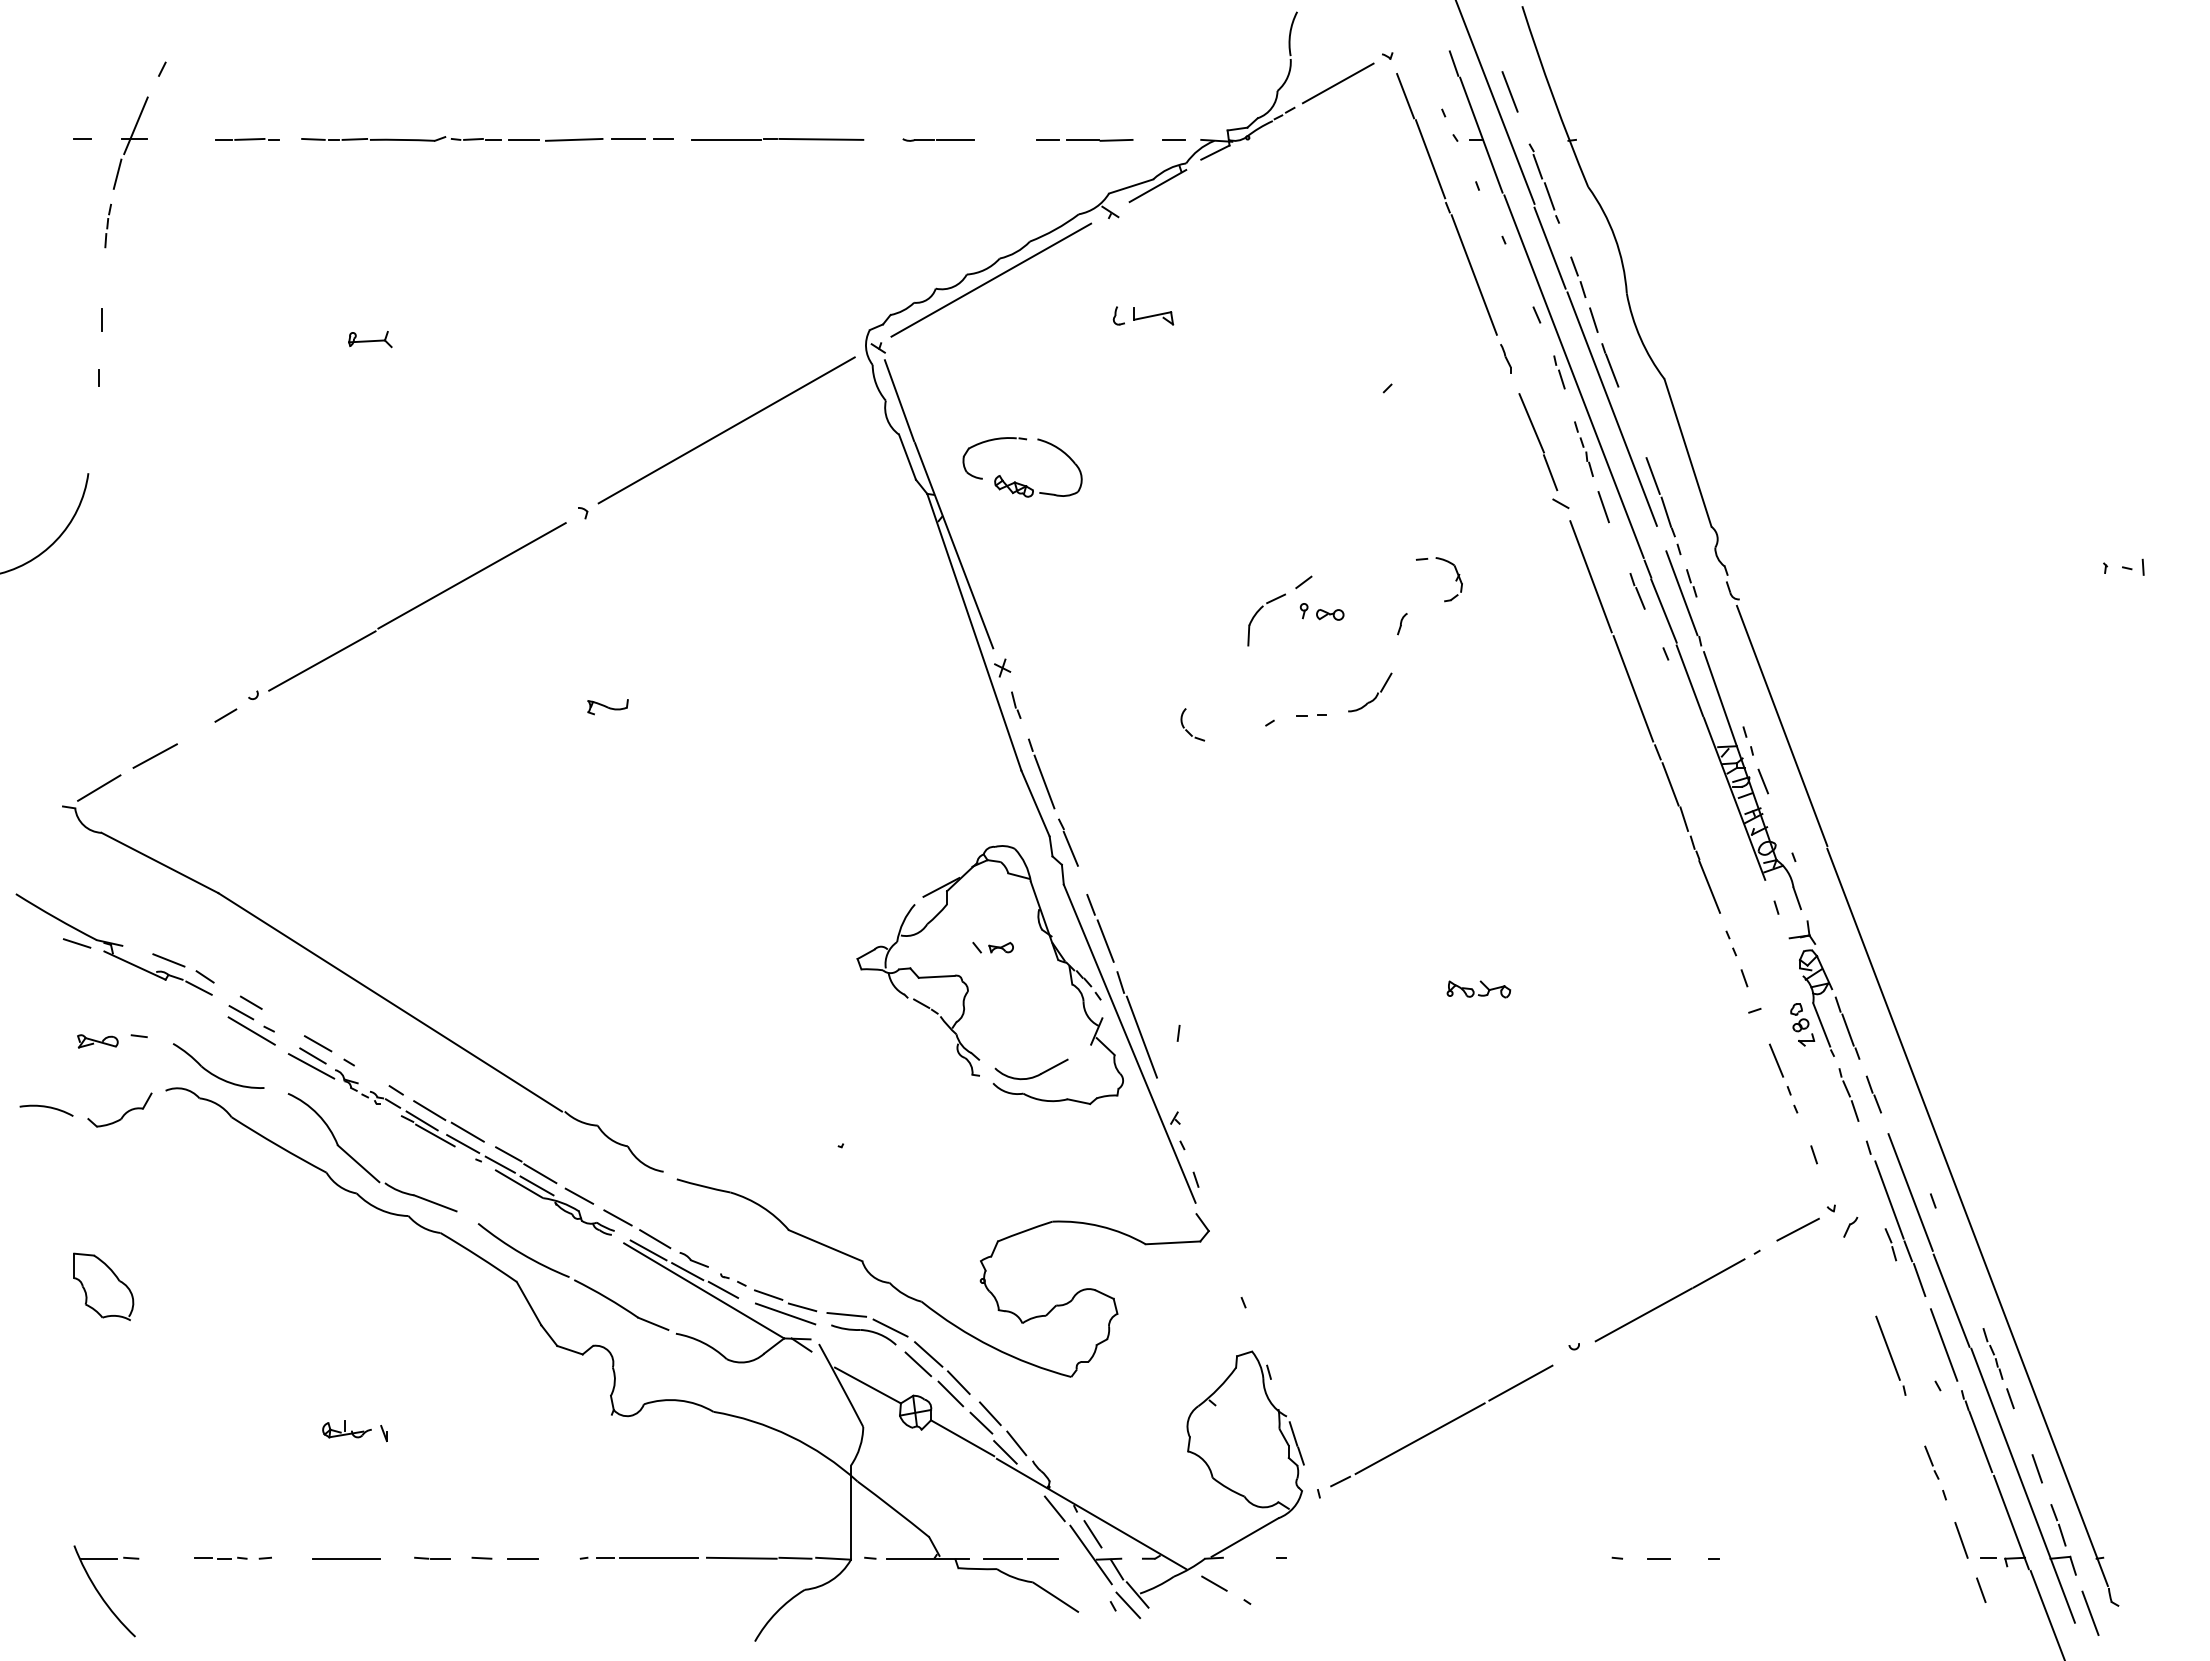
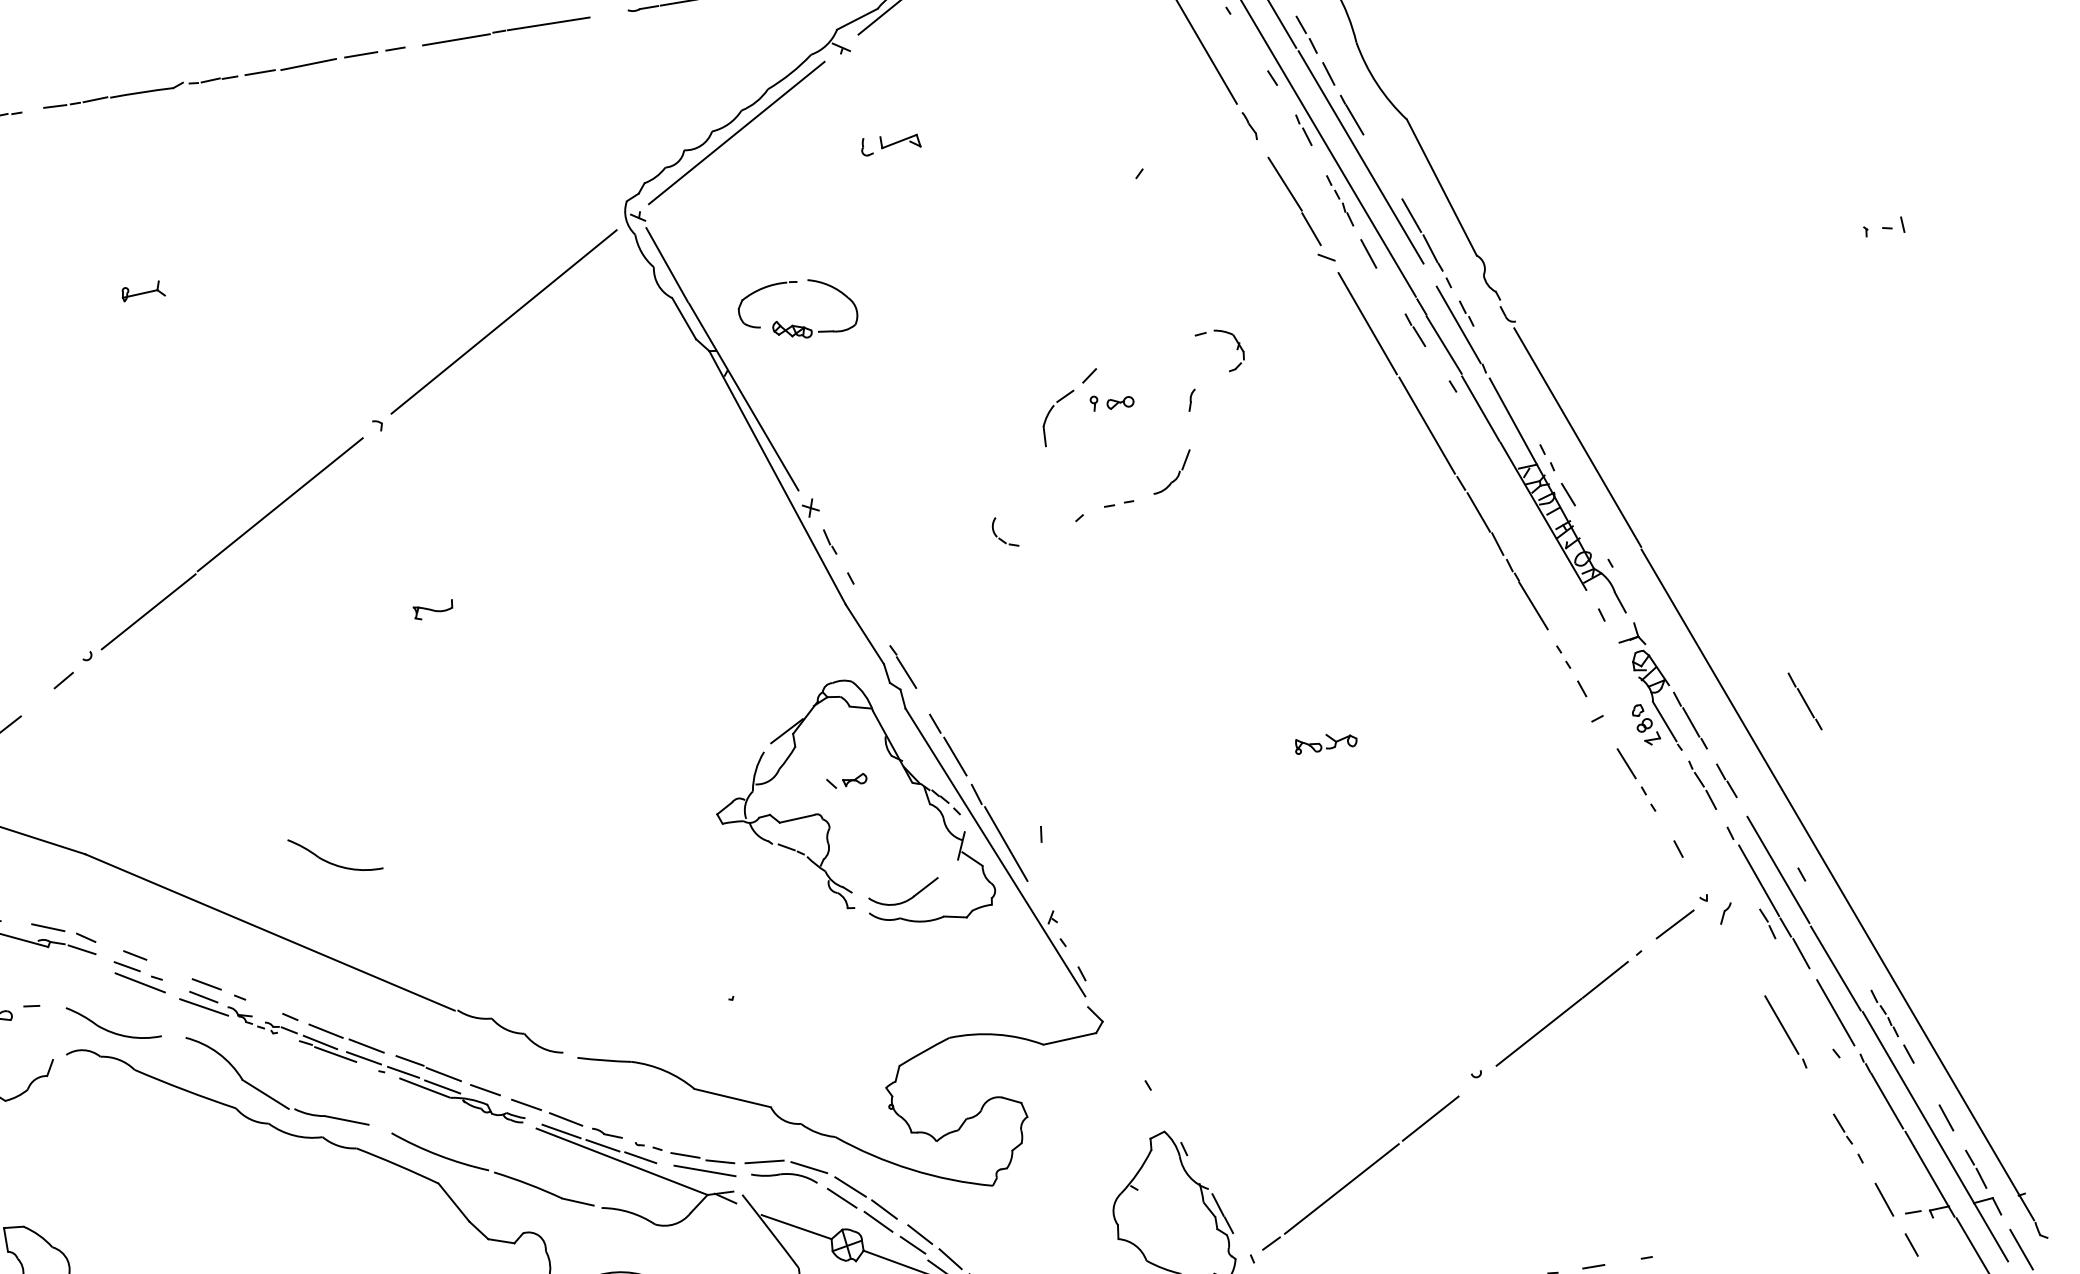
line: (1044, 781) -> (869, 611), removed
part: (463, 942) -> (331, 862), added
line: (1965, 1027) -> (1804, 700), added

